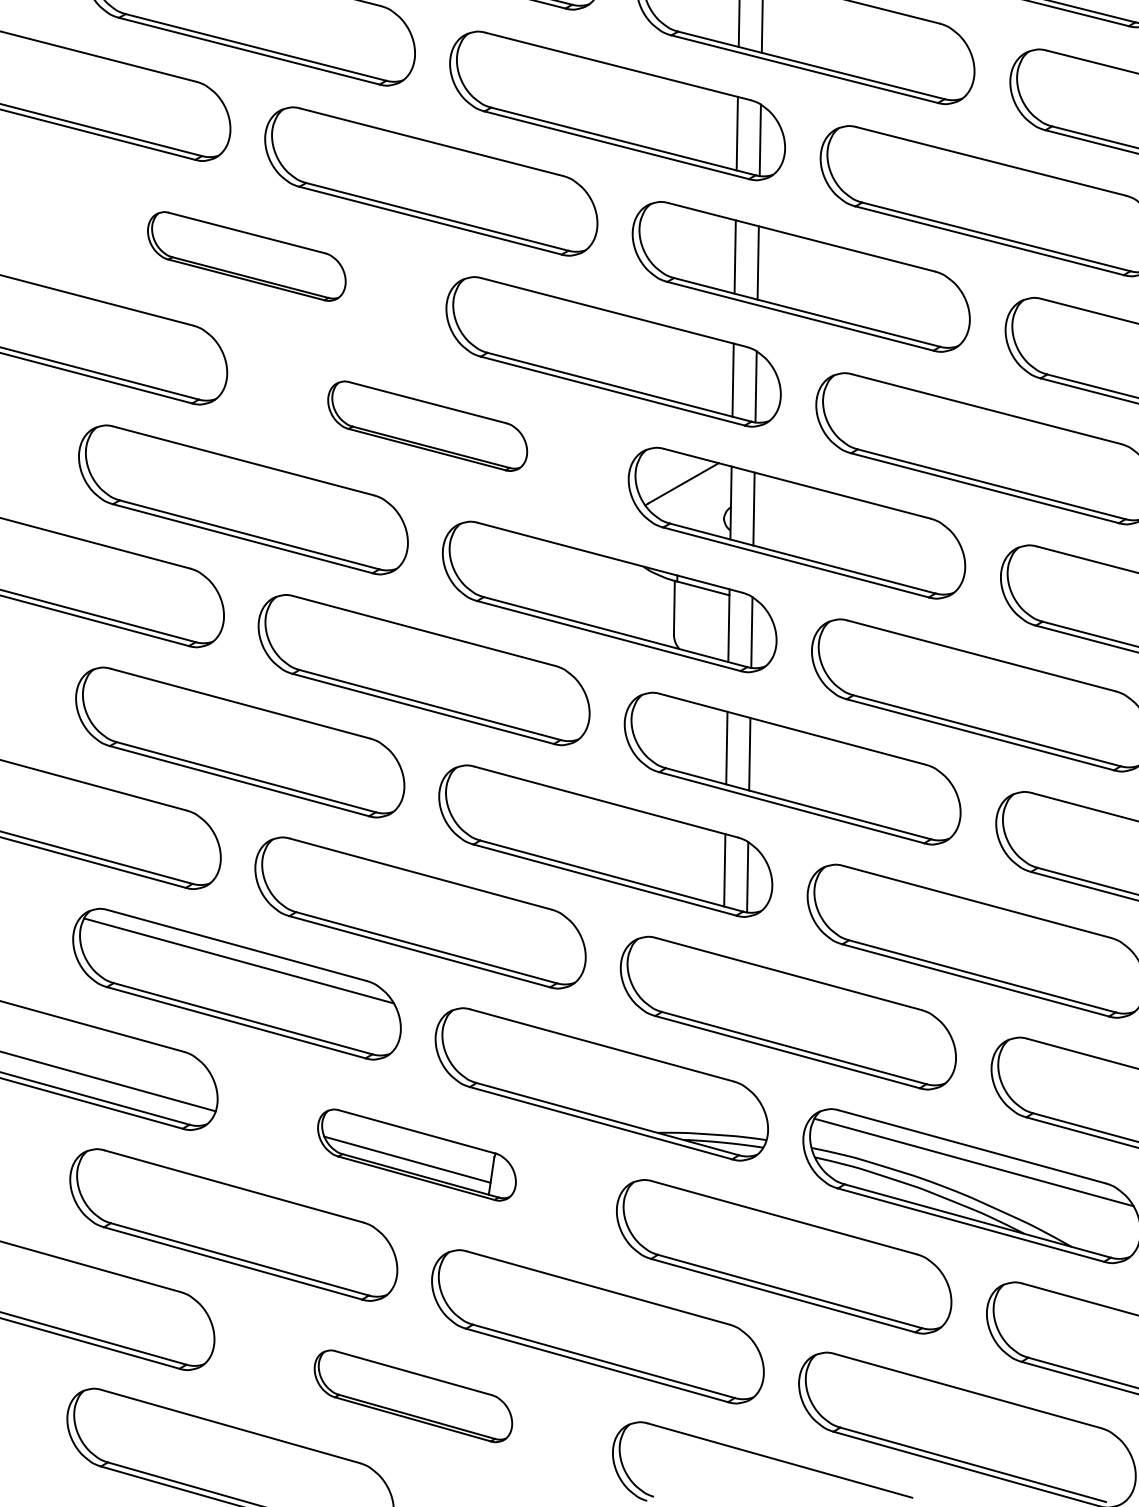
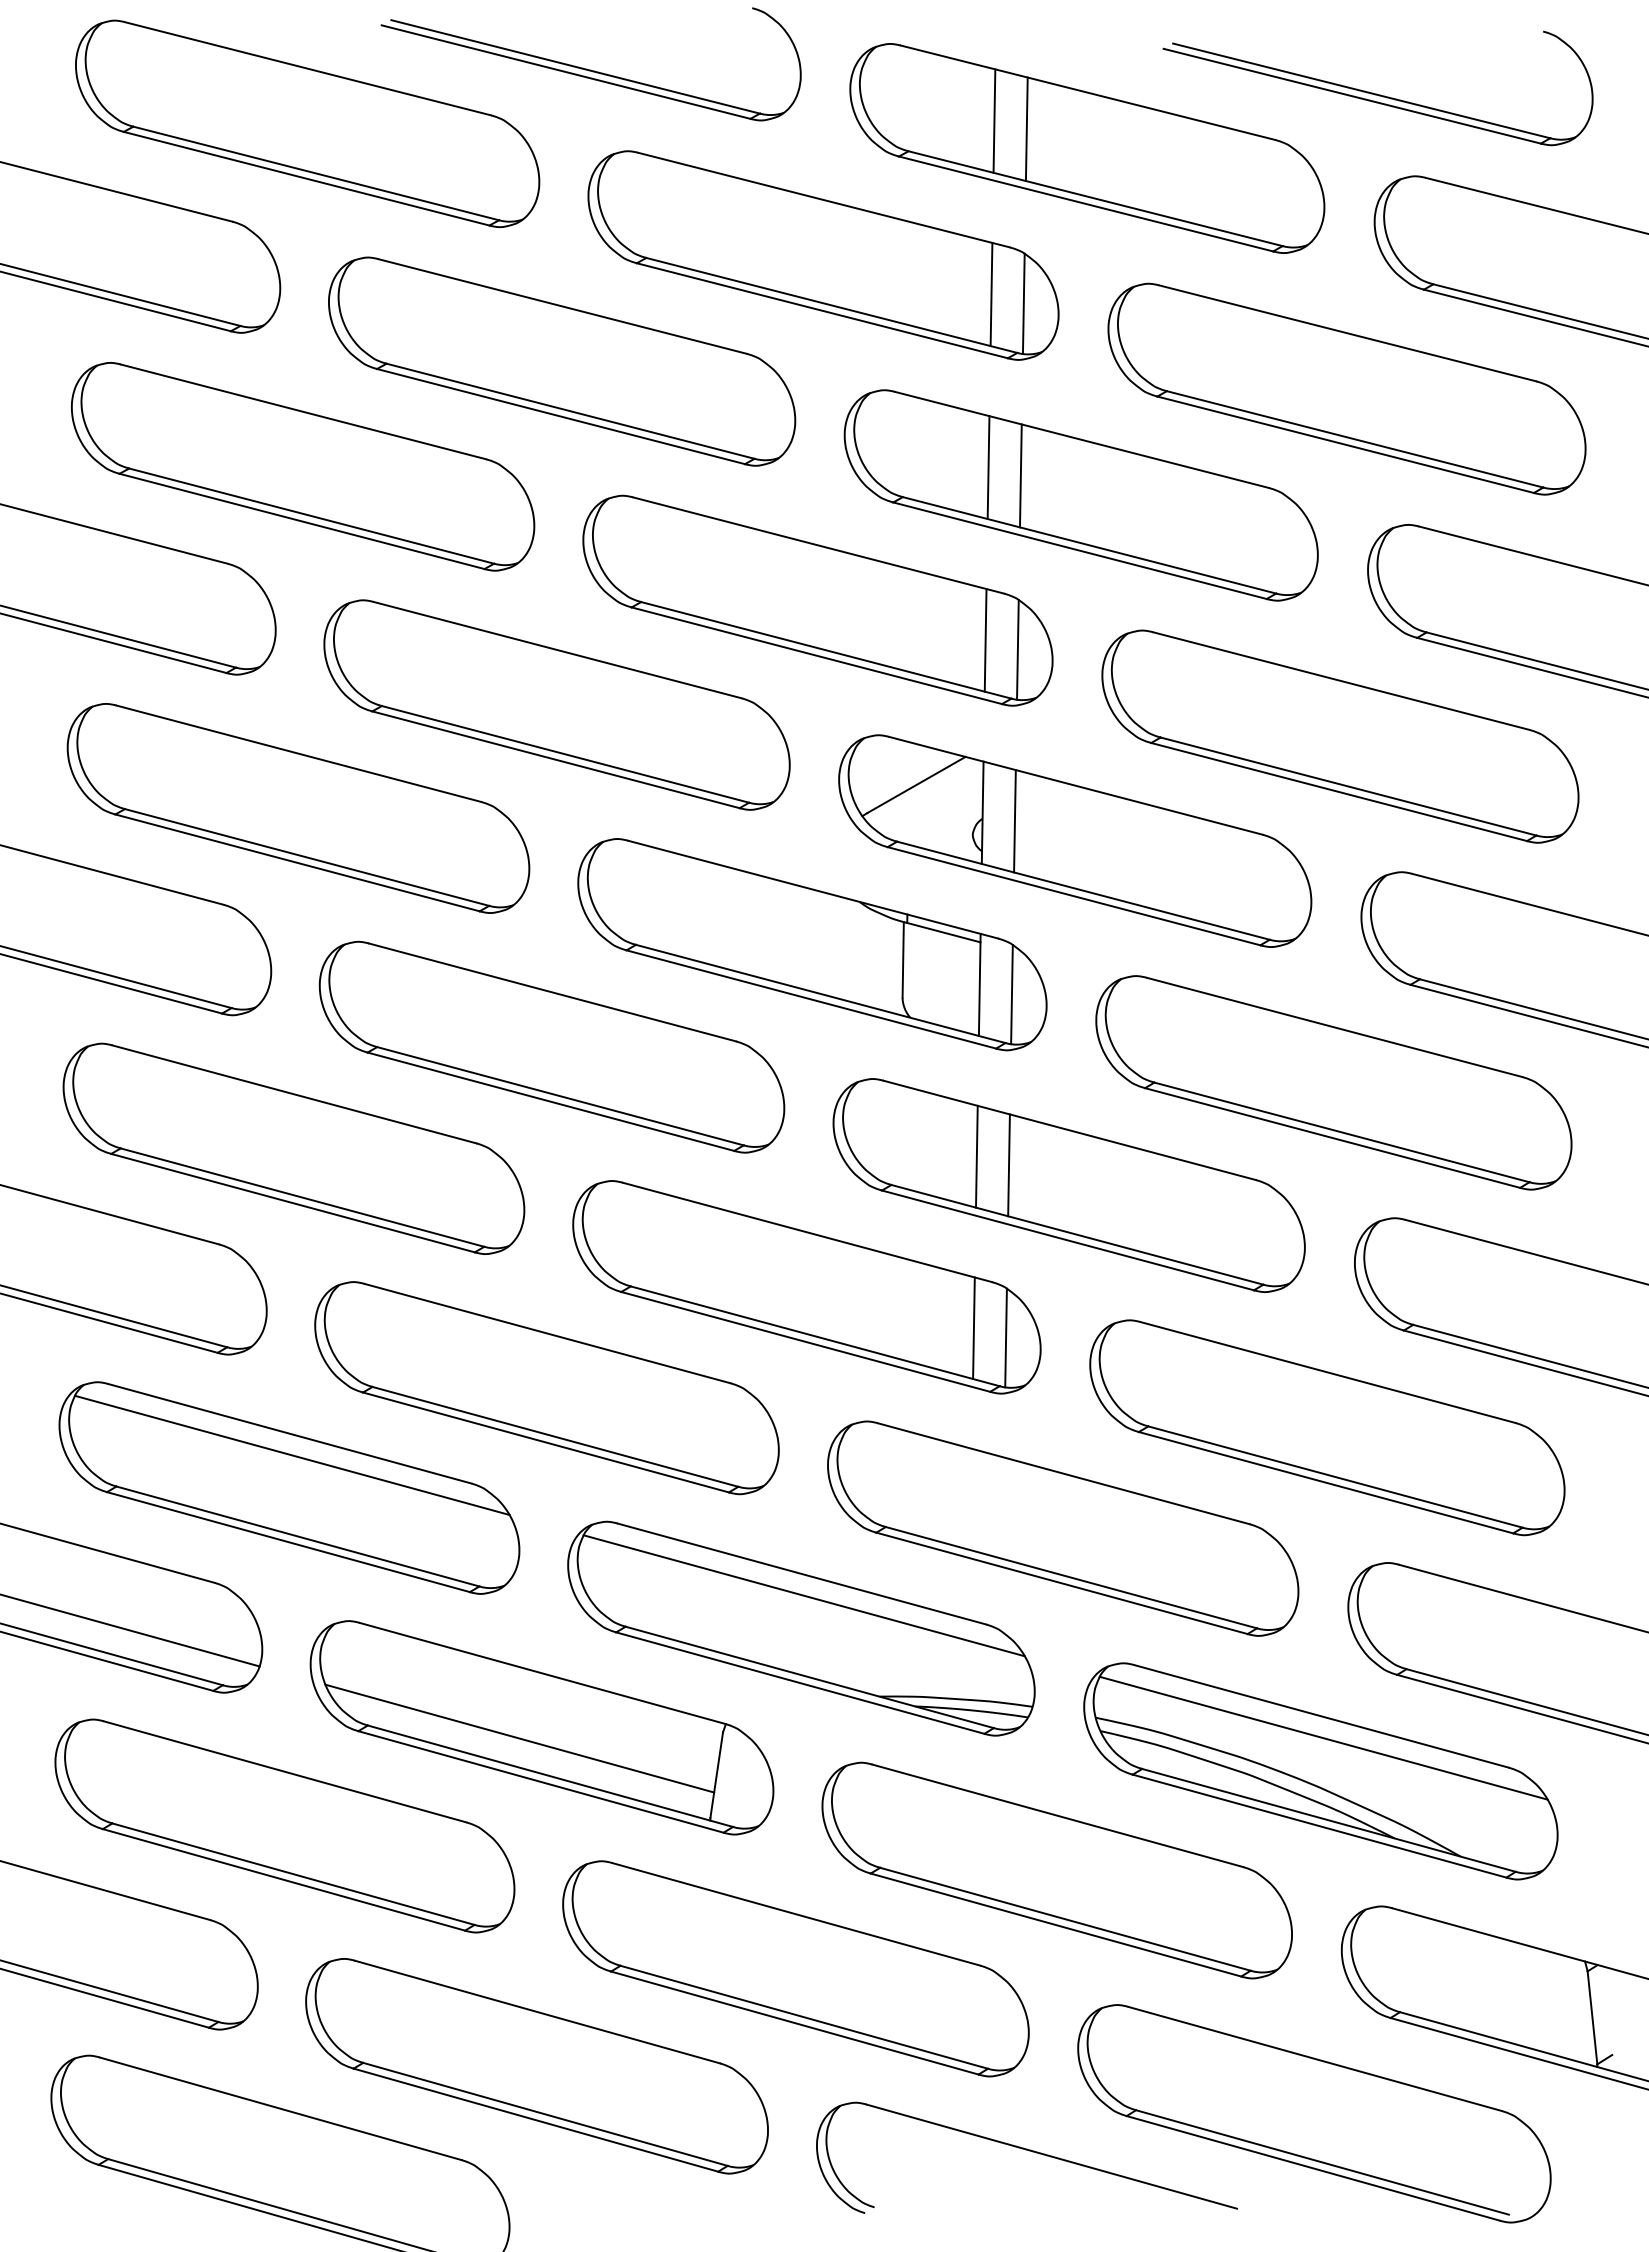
part: (247, 256) -> (303, 466), size x1.67
part: (427, 425) -> (556, 704), size x1.67
line: (603, 1060) -> (803, 1595), added
part: (416, 1154) -> (541, 1727), size x1.67
part: (413, 1396) -> (536, 2066), size x1.67

